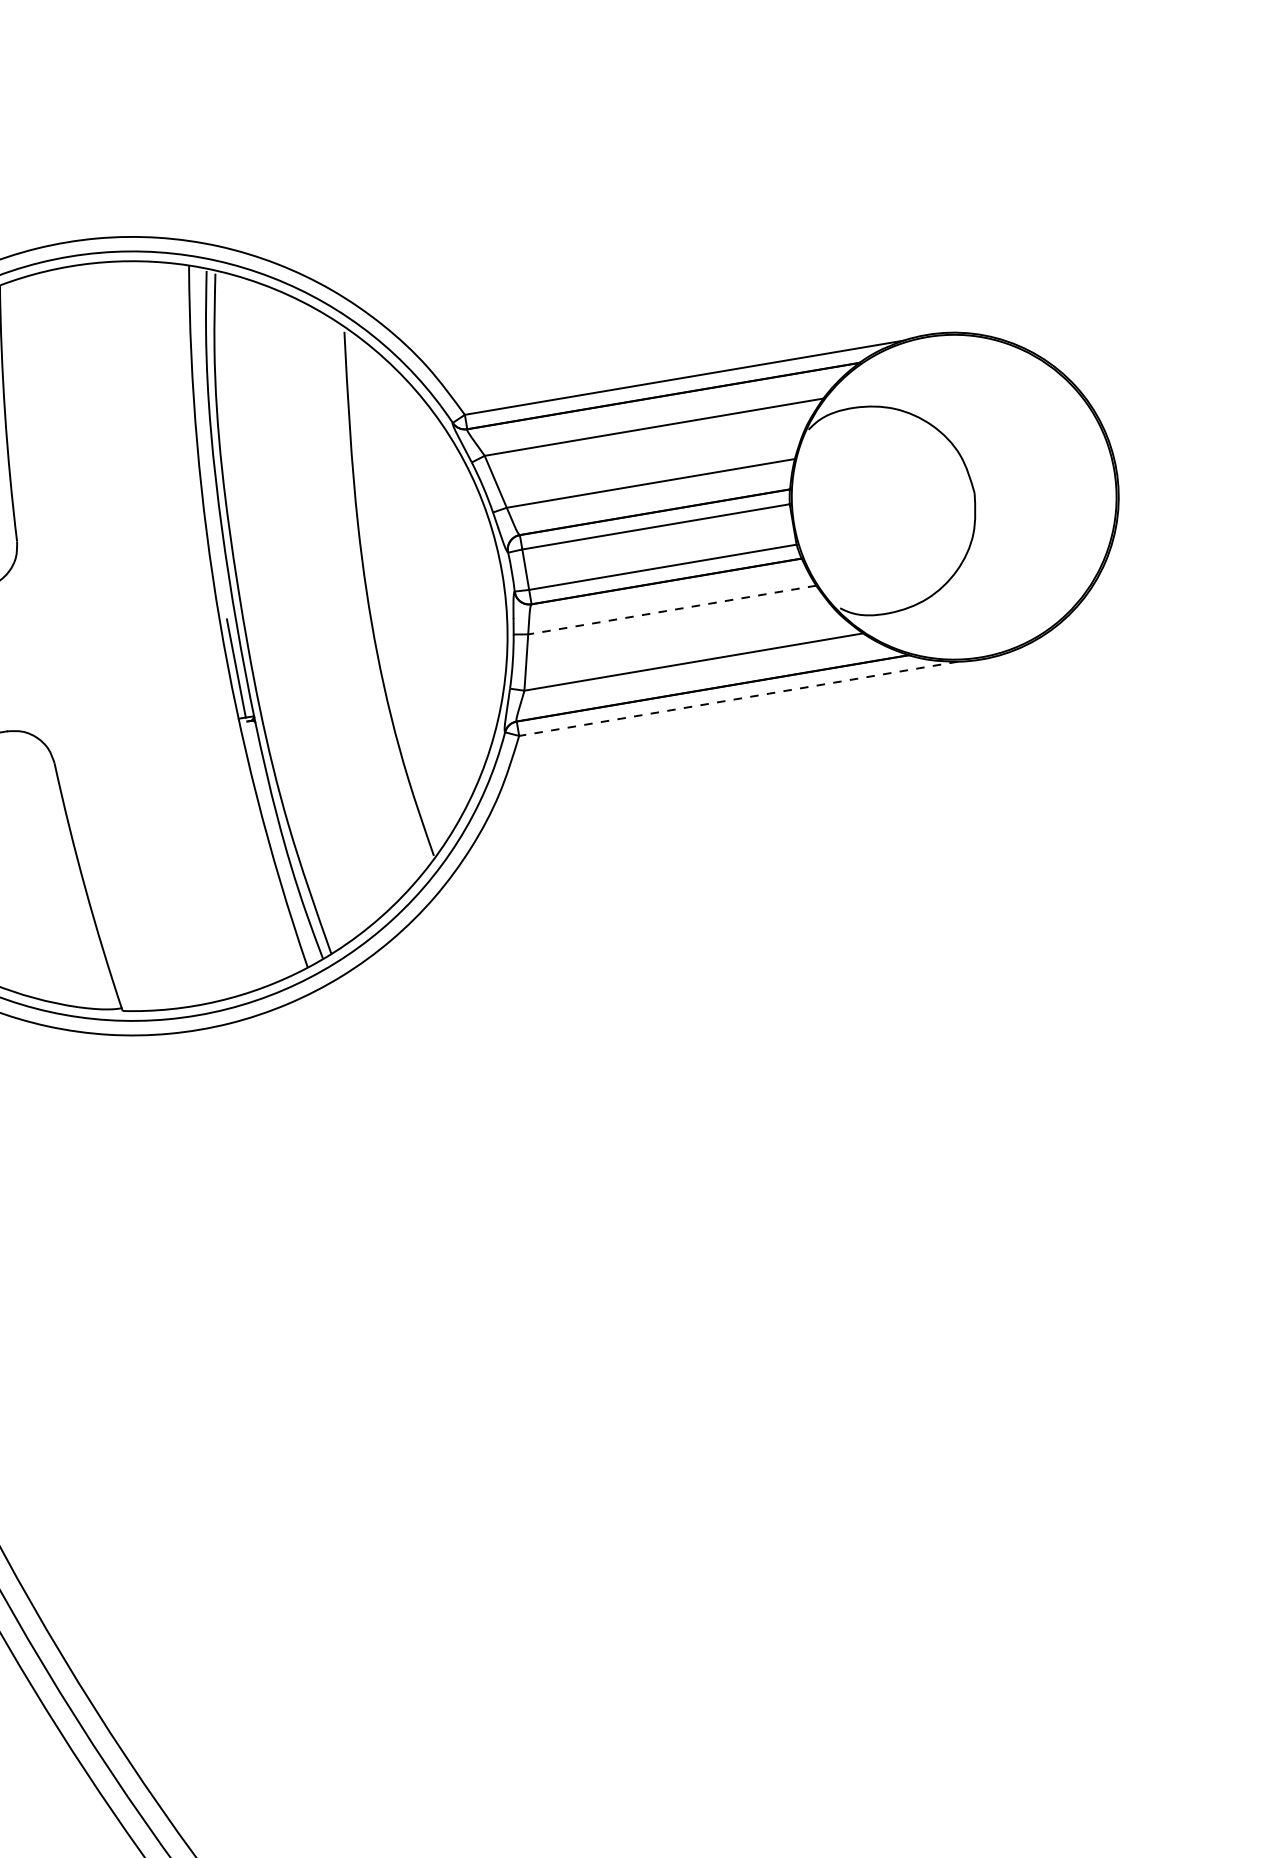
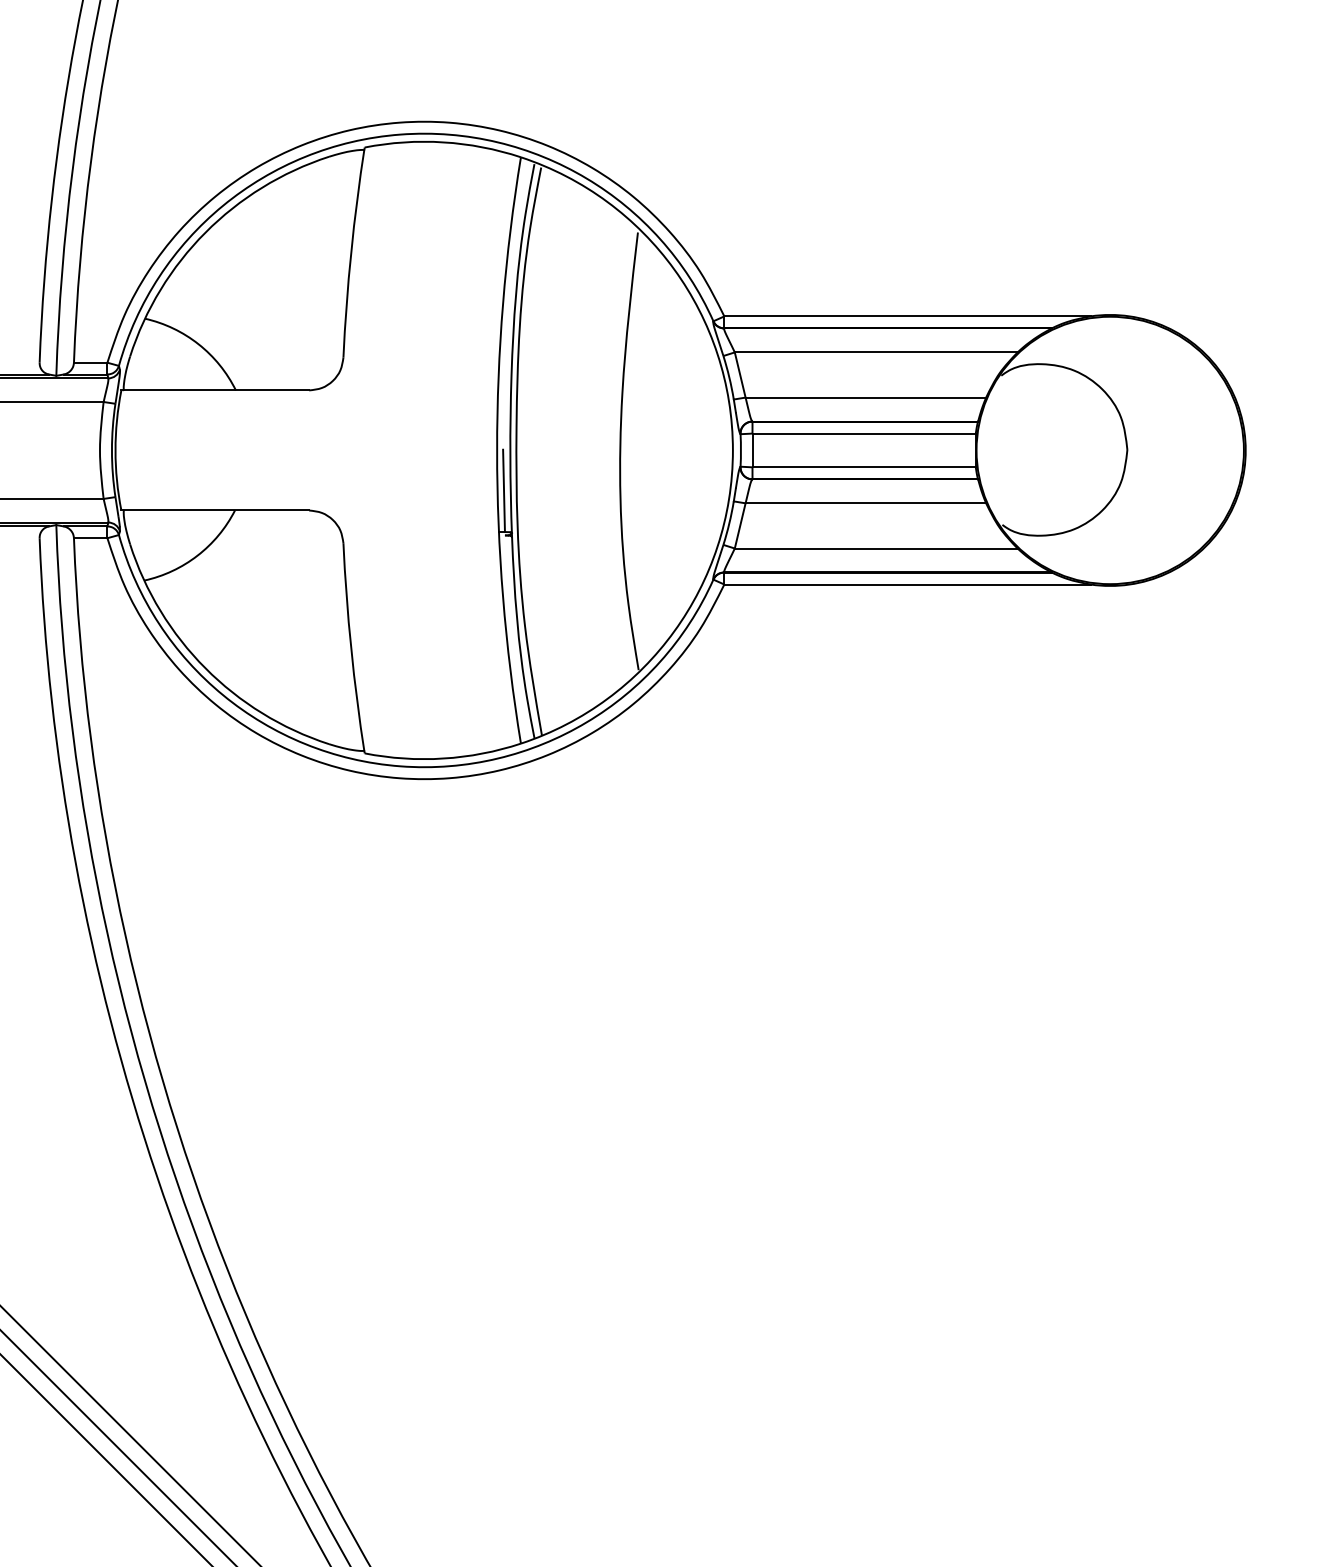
line: (671, 610) -> (865, 503), dashed -> solid
line: (737, 699) -> (906, 584), dashed -> solid

